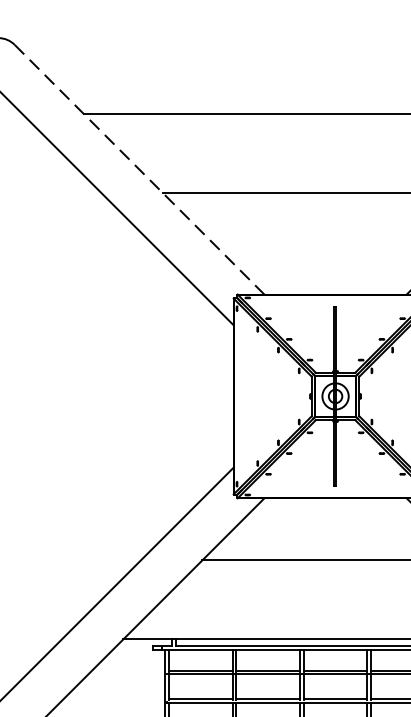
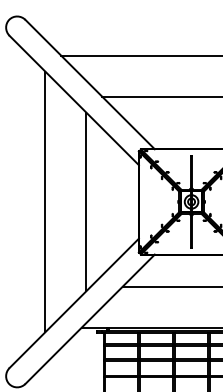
line: (140, 169) -> (90, 84), dashed -> solid
line: (53, 395) -> (45, 201), added
line: (132, 395) -> (86, 201), added

